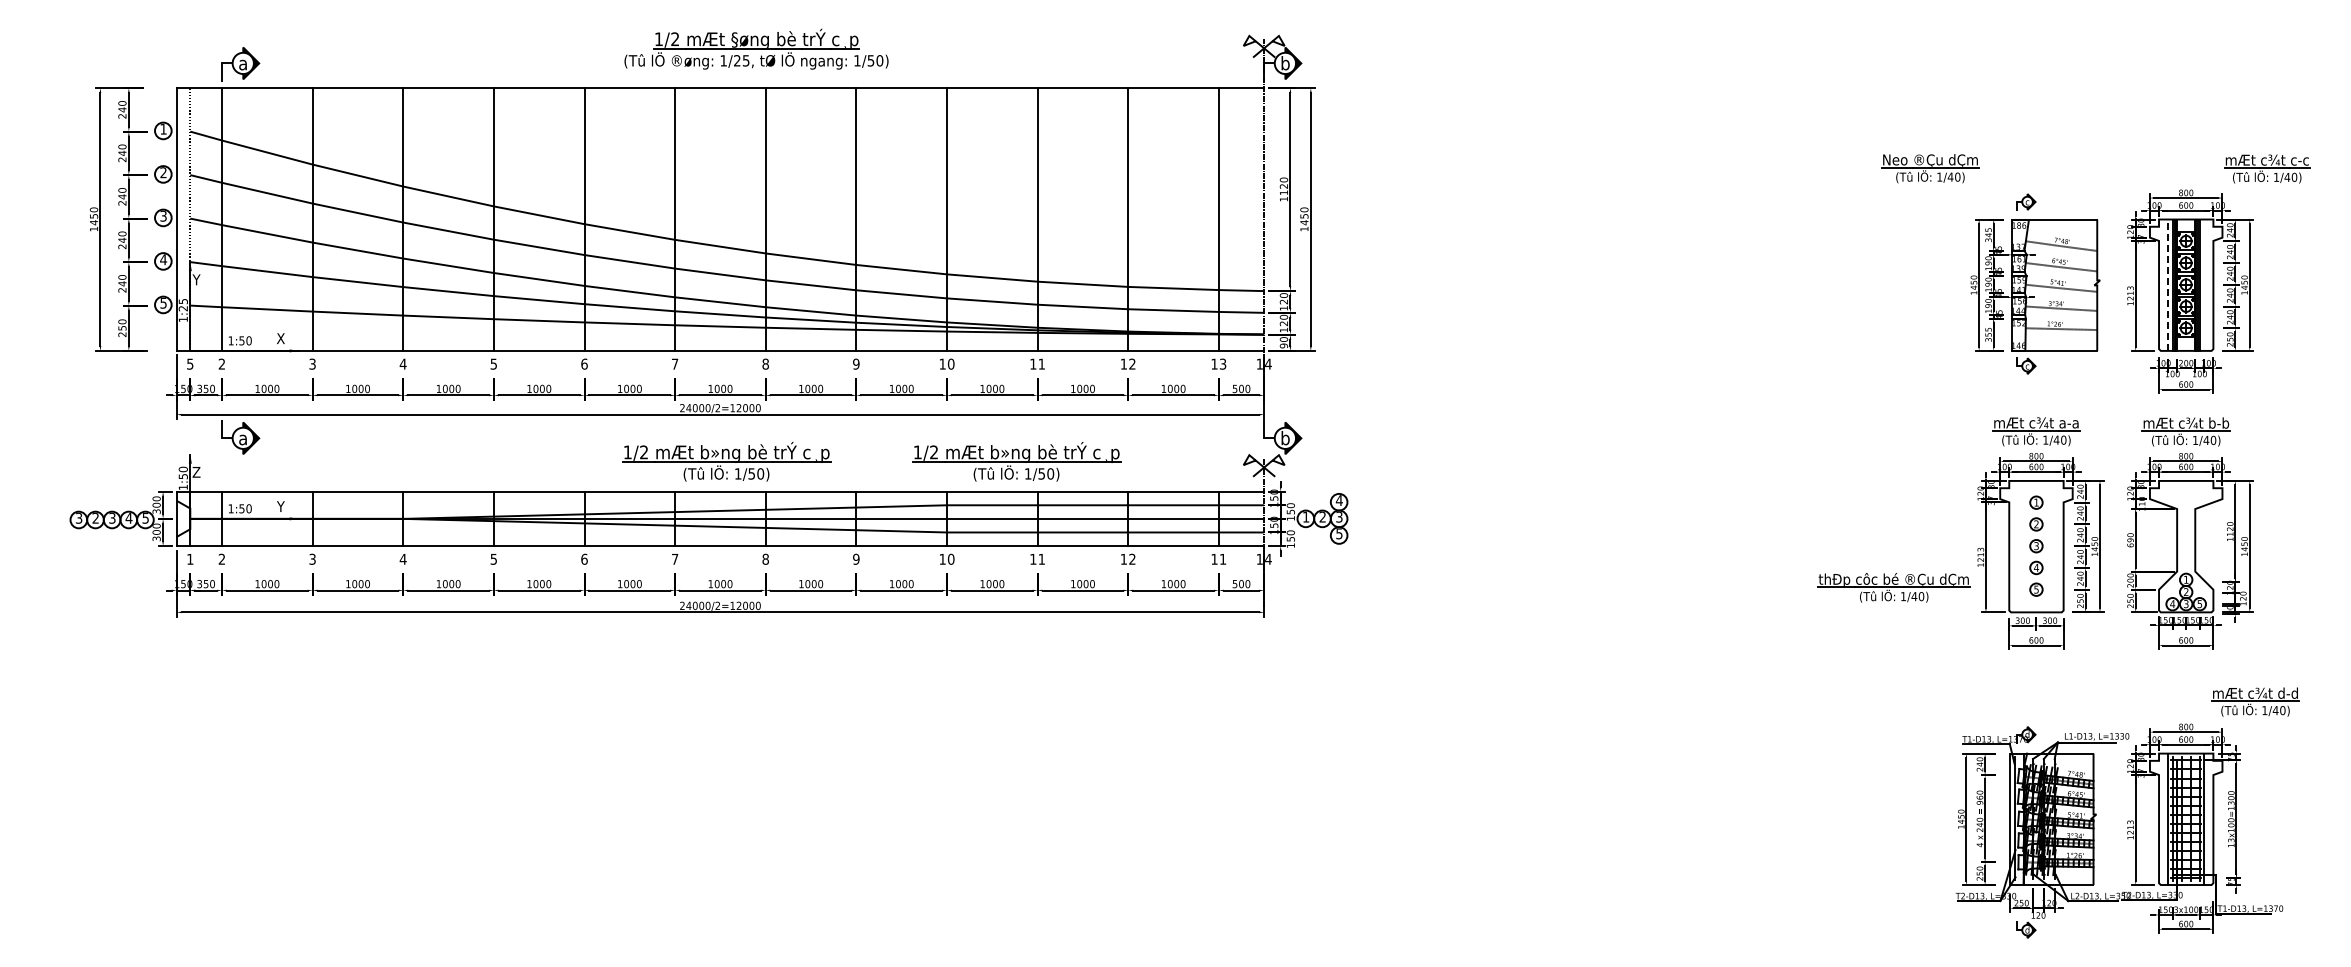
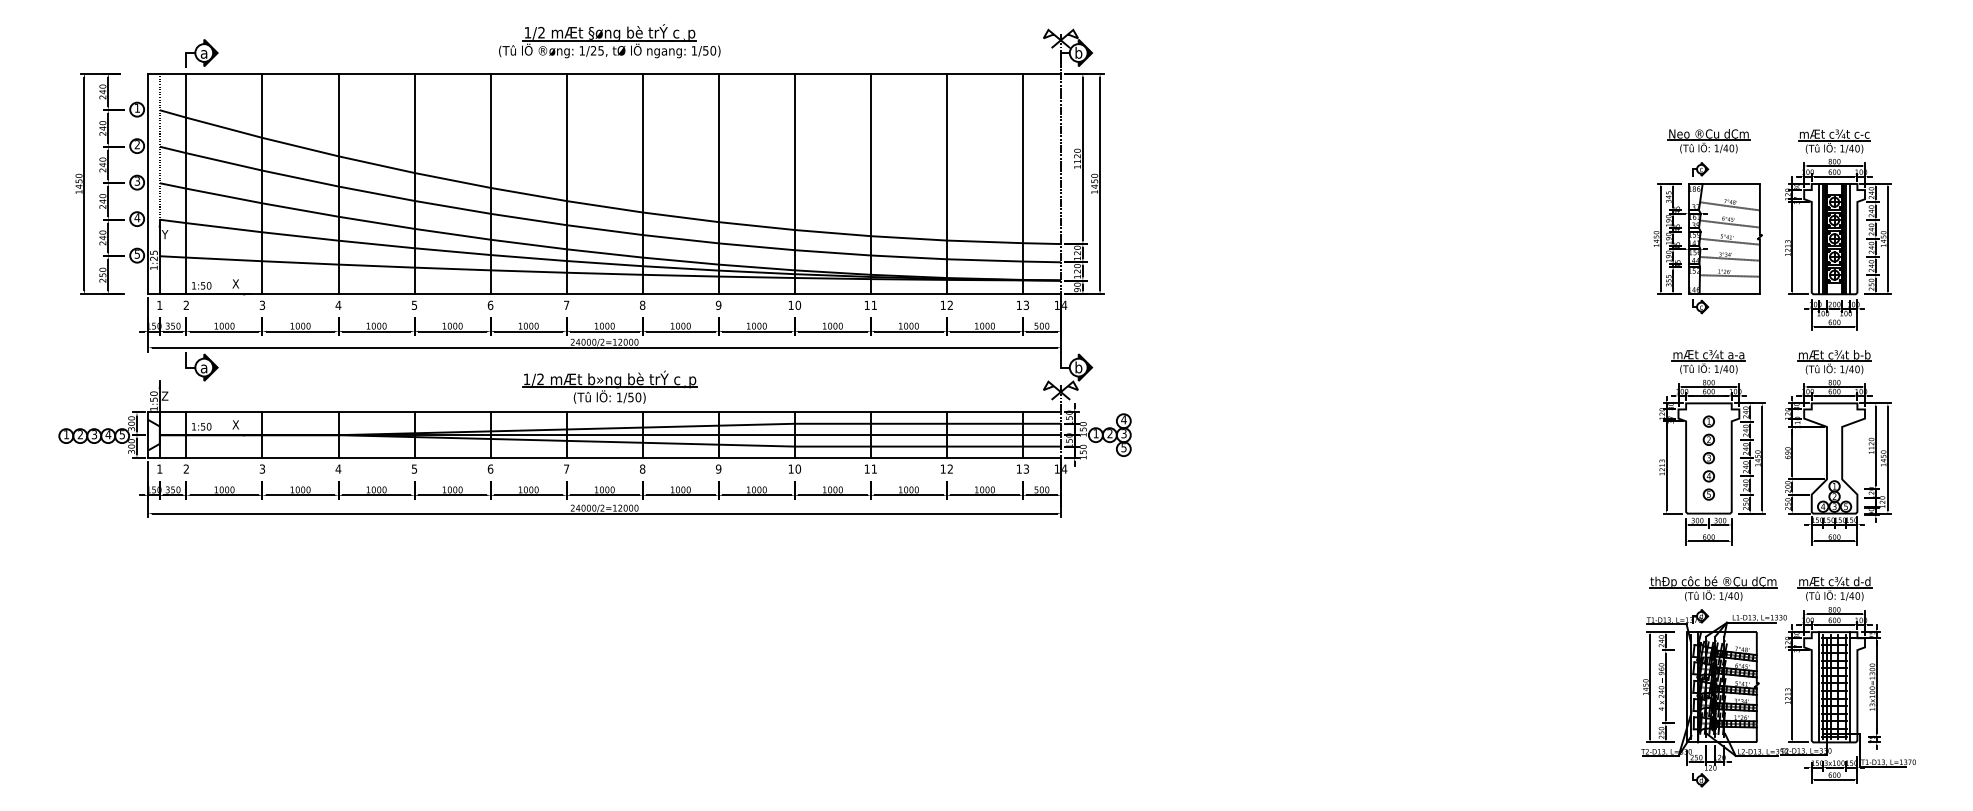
part: (756, 48) -> (609, 40), moved
part: (1930, 168) -> (1708, 141), moved
part: (2267, 168) -> (1834, 141), moved
line: (2204, 284) -> (1849, 238), added
line: (2168, 285) -> (1819, 239), dashed -> solid
text: (190, 363) -> (159, 304), 5 -> 1
part: (1016, 461) -> (853, 387), removed
text: (280, 506) -> (235, 424), Y -> X
text: (79, 518) -> (66, 434), 3 -> 1
text: (1222, 558) -> (1025, 468), 11 -> 13
part: (1893, 587) -> (1713, 588), moved
part: (2255, 701) -> (1834, 588), moved

